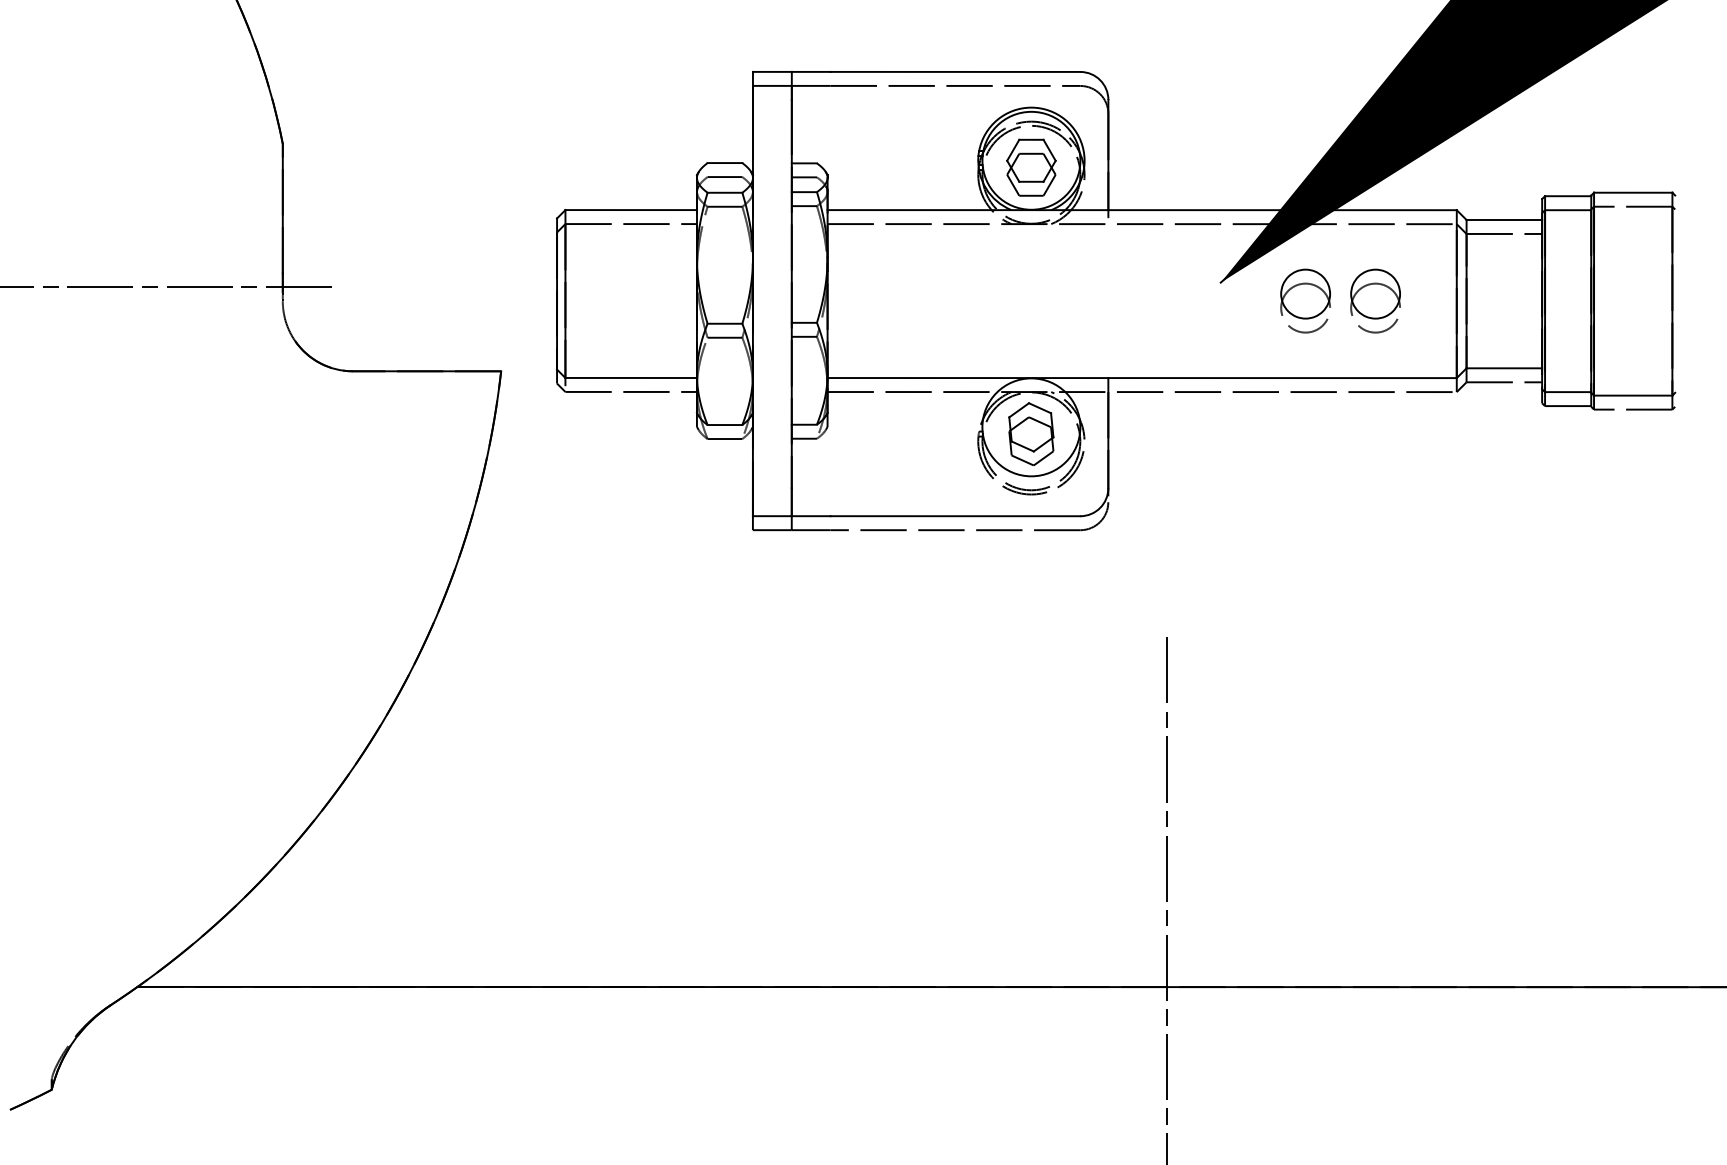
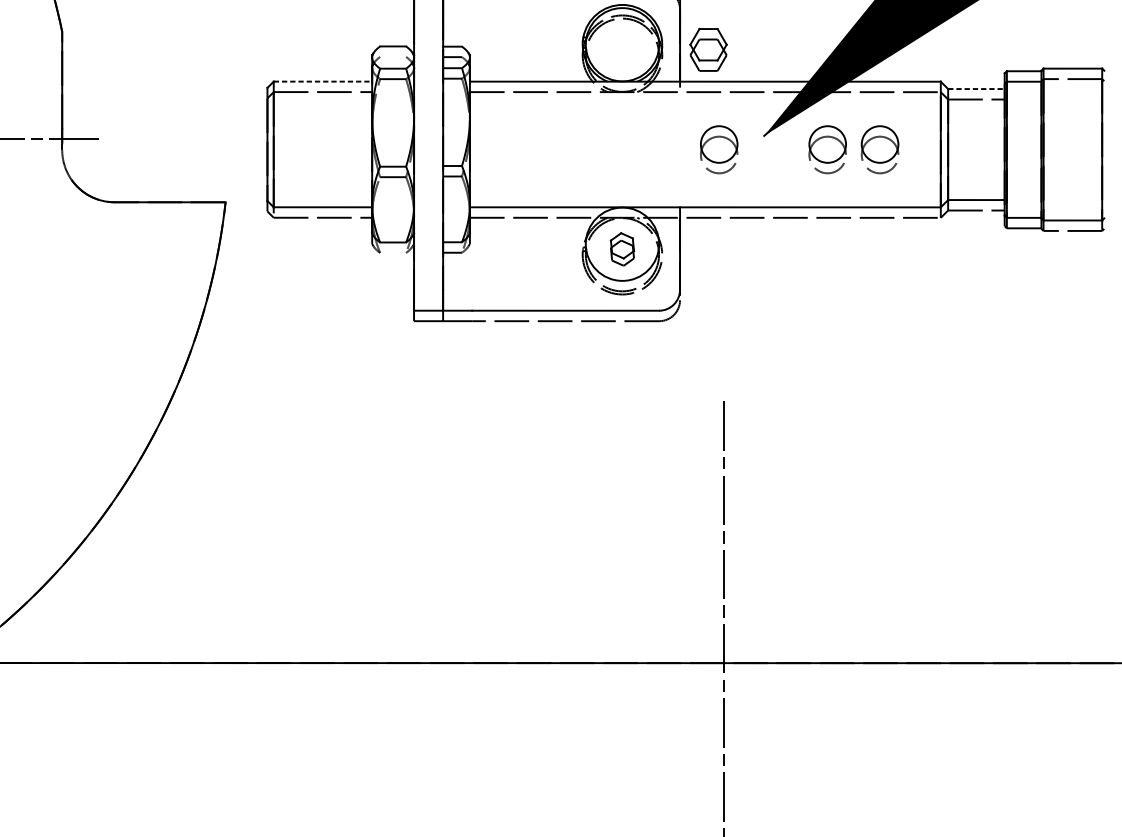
part: (1031, 167) -> (708, 49), moved
line: (724, 177) -> (392, 57), removed
line: (631, 210) -> (323, 81), solid -> dashed
line: (1504, 220) -> (976, 89), solid -> dashed
part: (1160, 300) -> (719, 149), added
part: (1031, 434) -> (622, 249), size x0.7
line: (724, 439) -> (392, 253), removed

